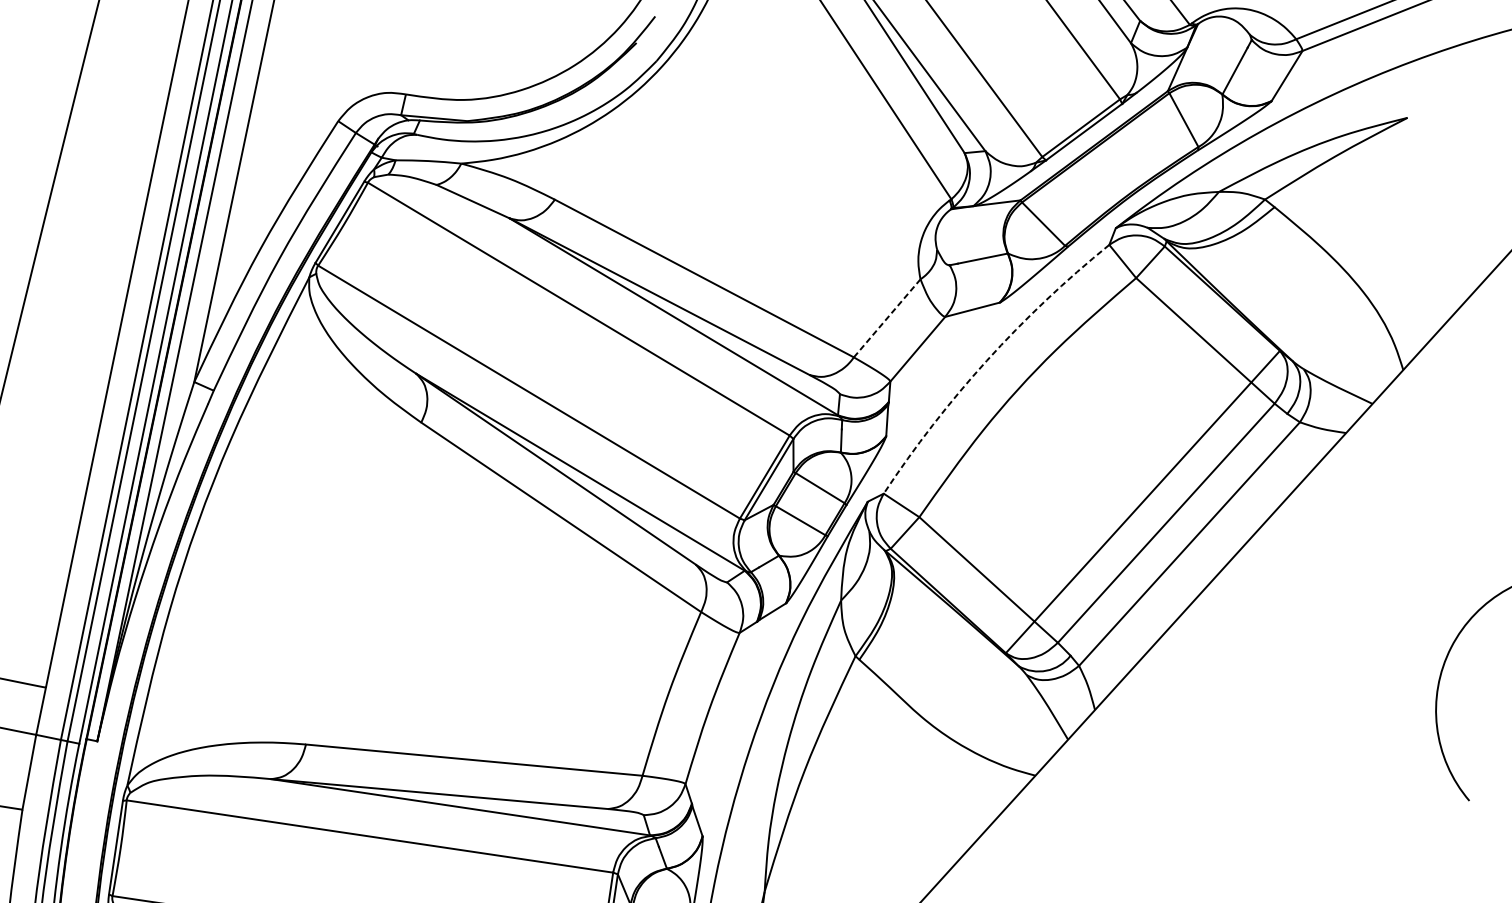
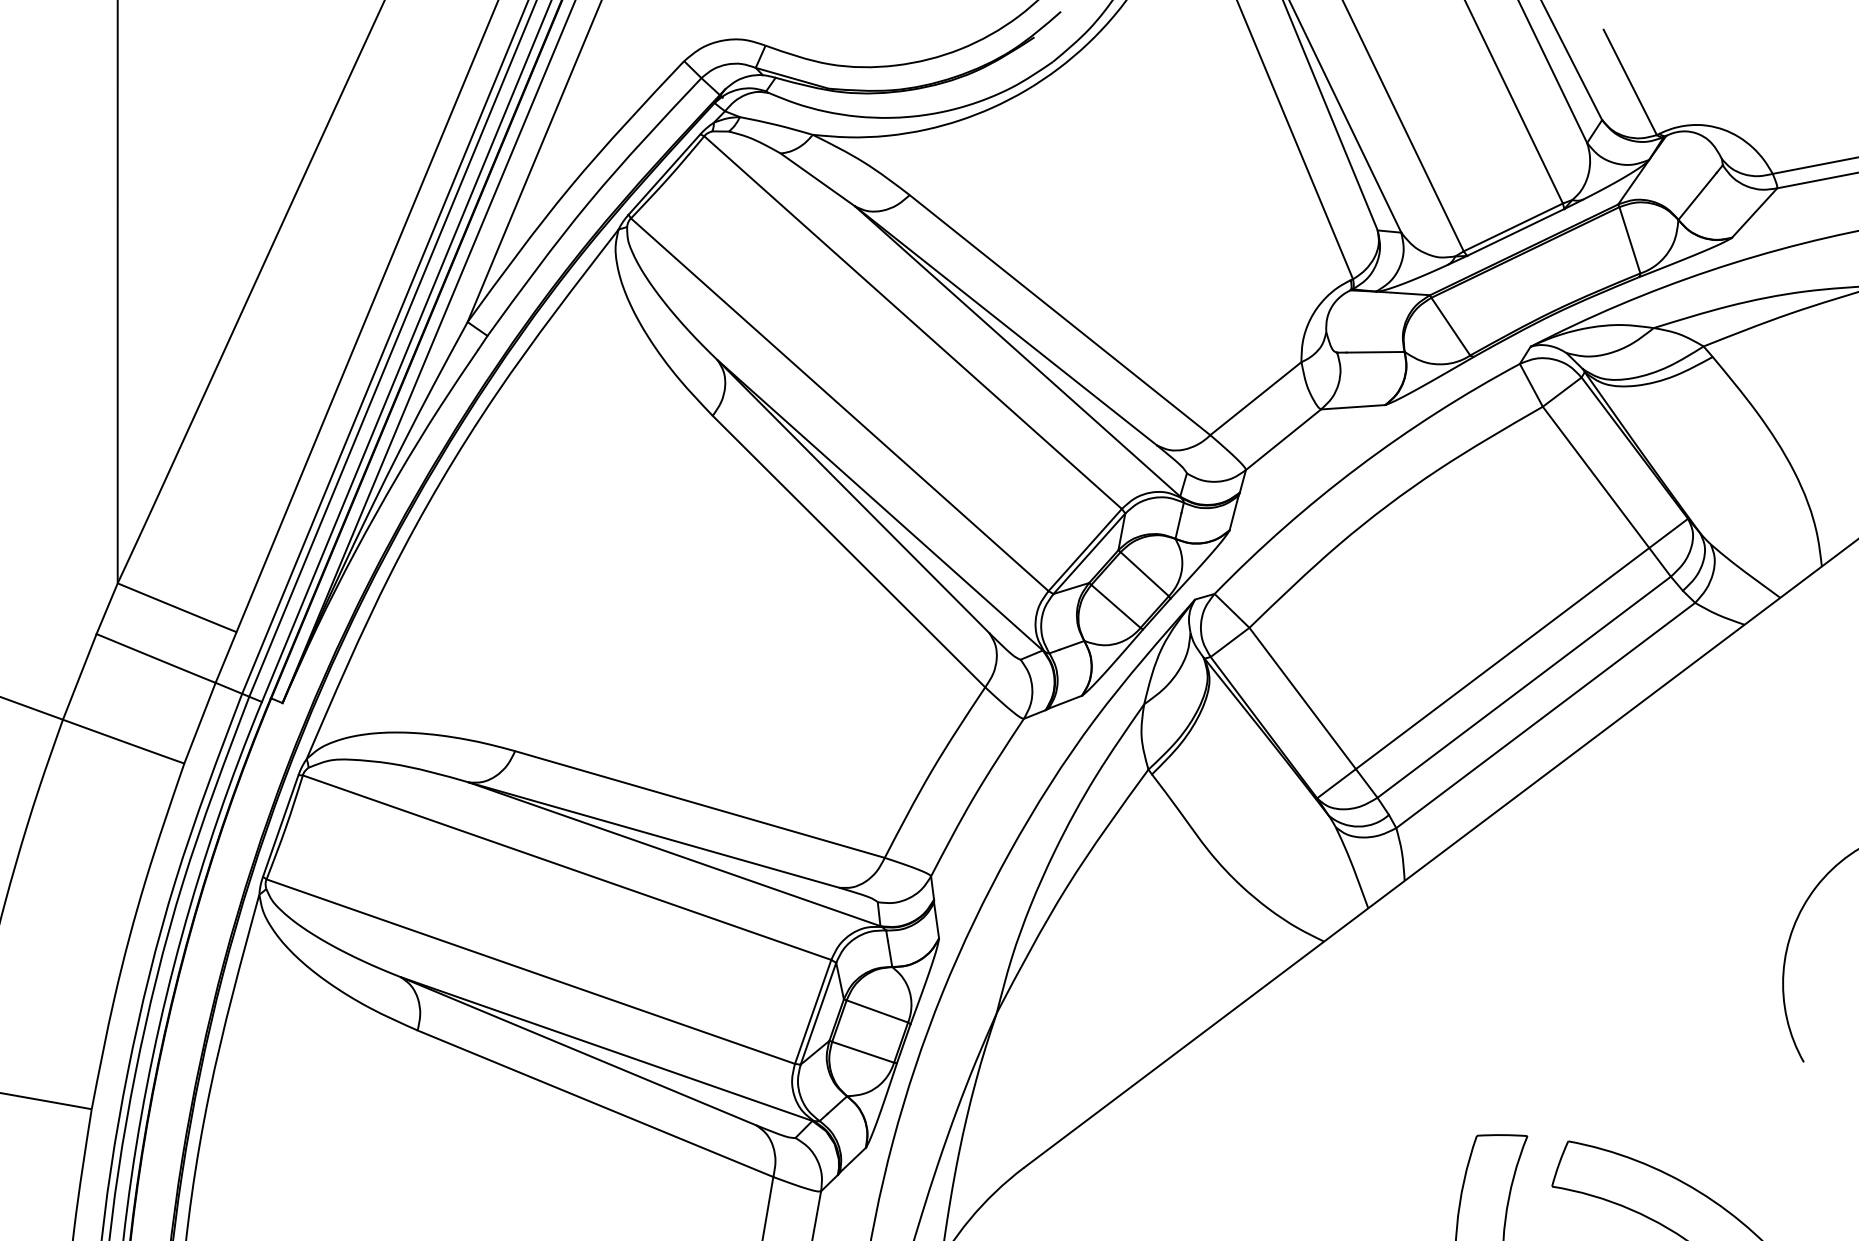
line: (887, 318) -> (1256, 398), dashed -> solid
arc: (987, 360) -> (1358, 467), dashed -> solid

